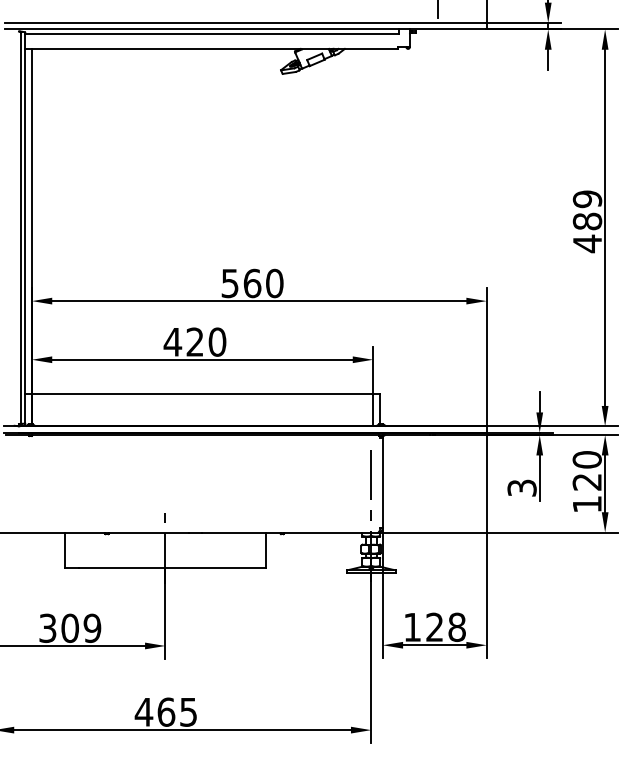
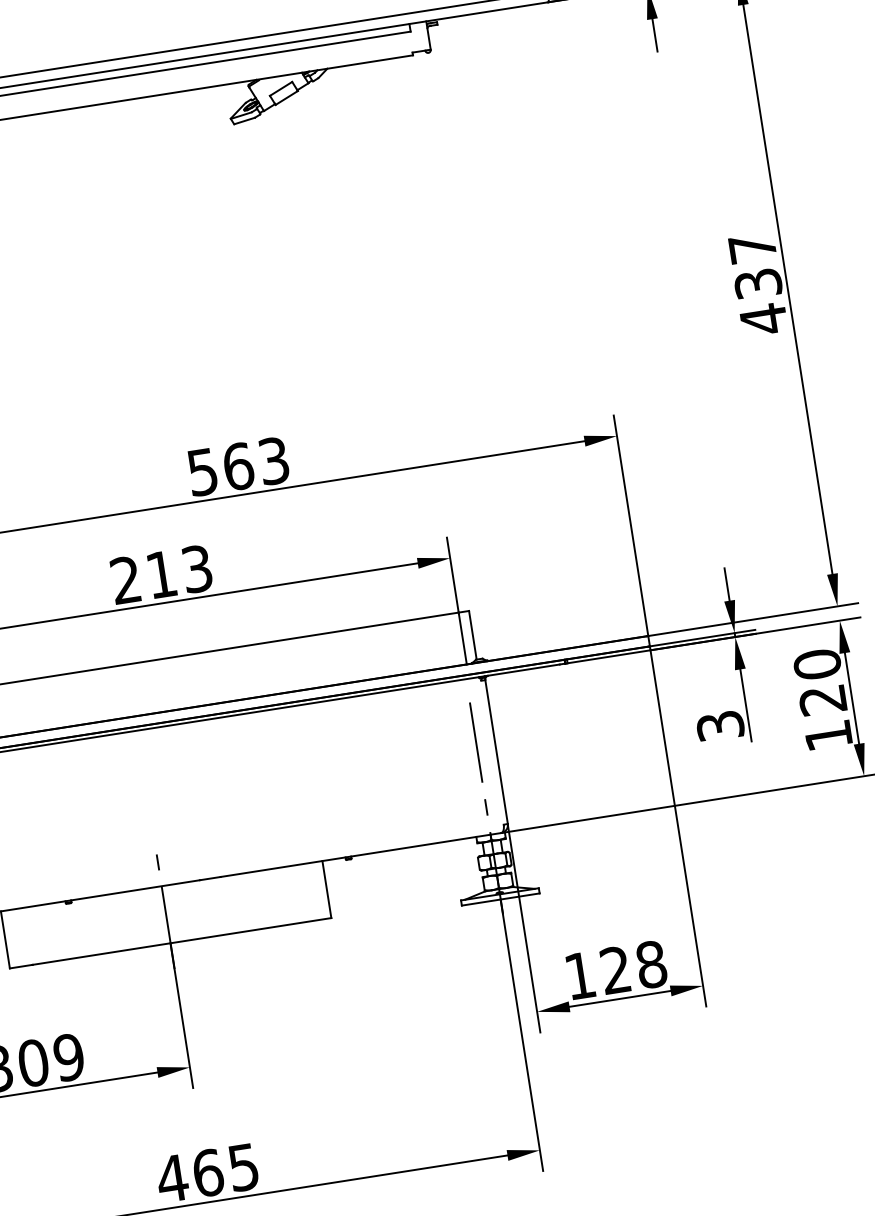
text: (587, 210) -> (755, 266), 489 -> 437
text: (274, 283) -> (273, 461), 560 -> 563
text: (194, 341) -> (160, 573), 420 -> 213

